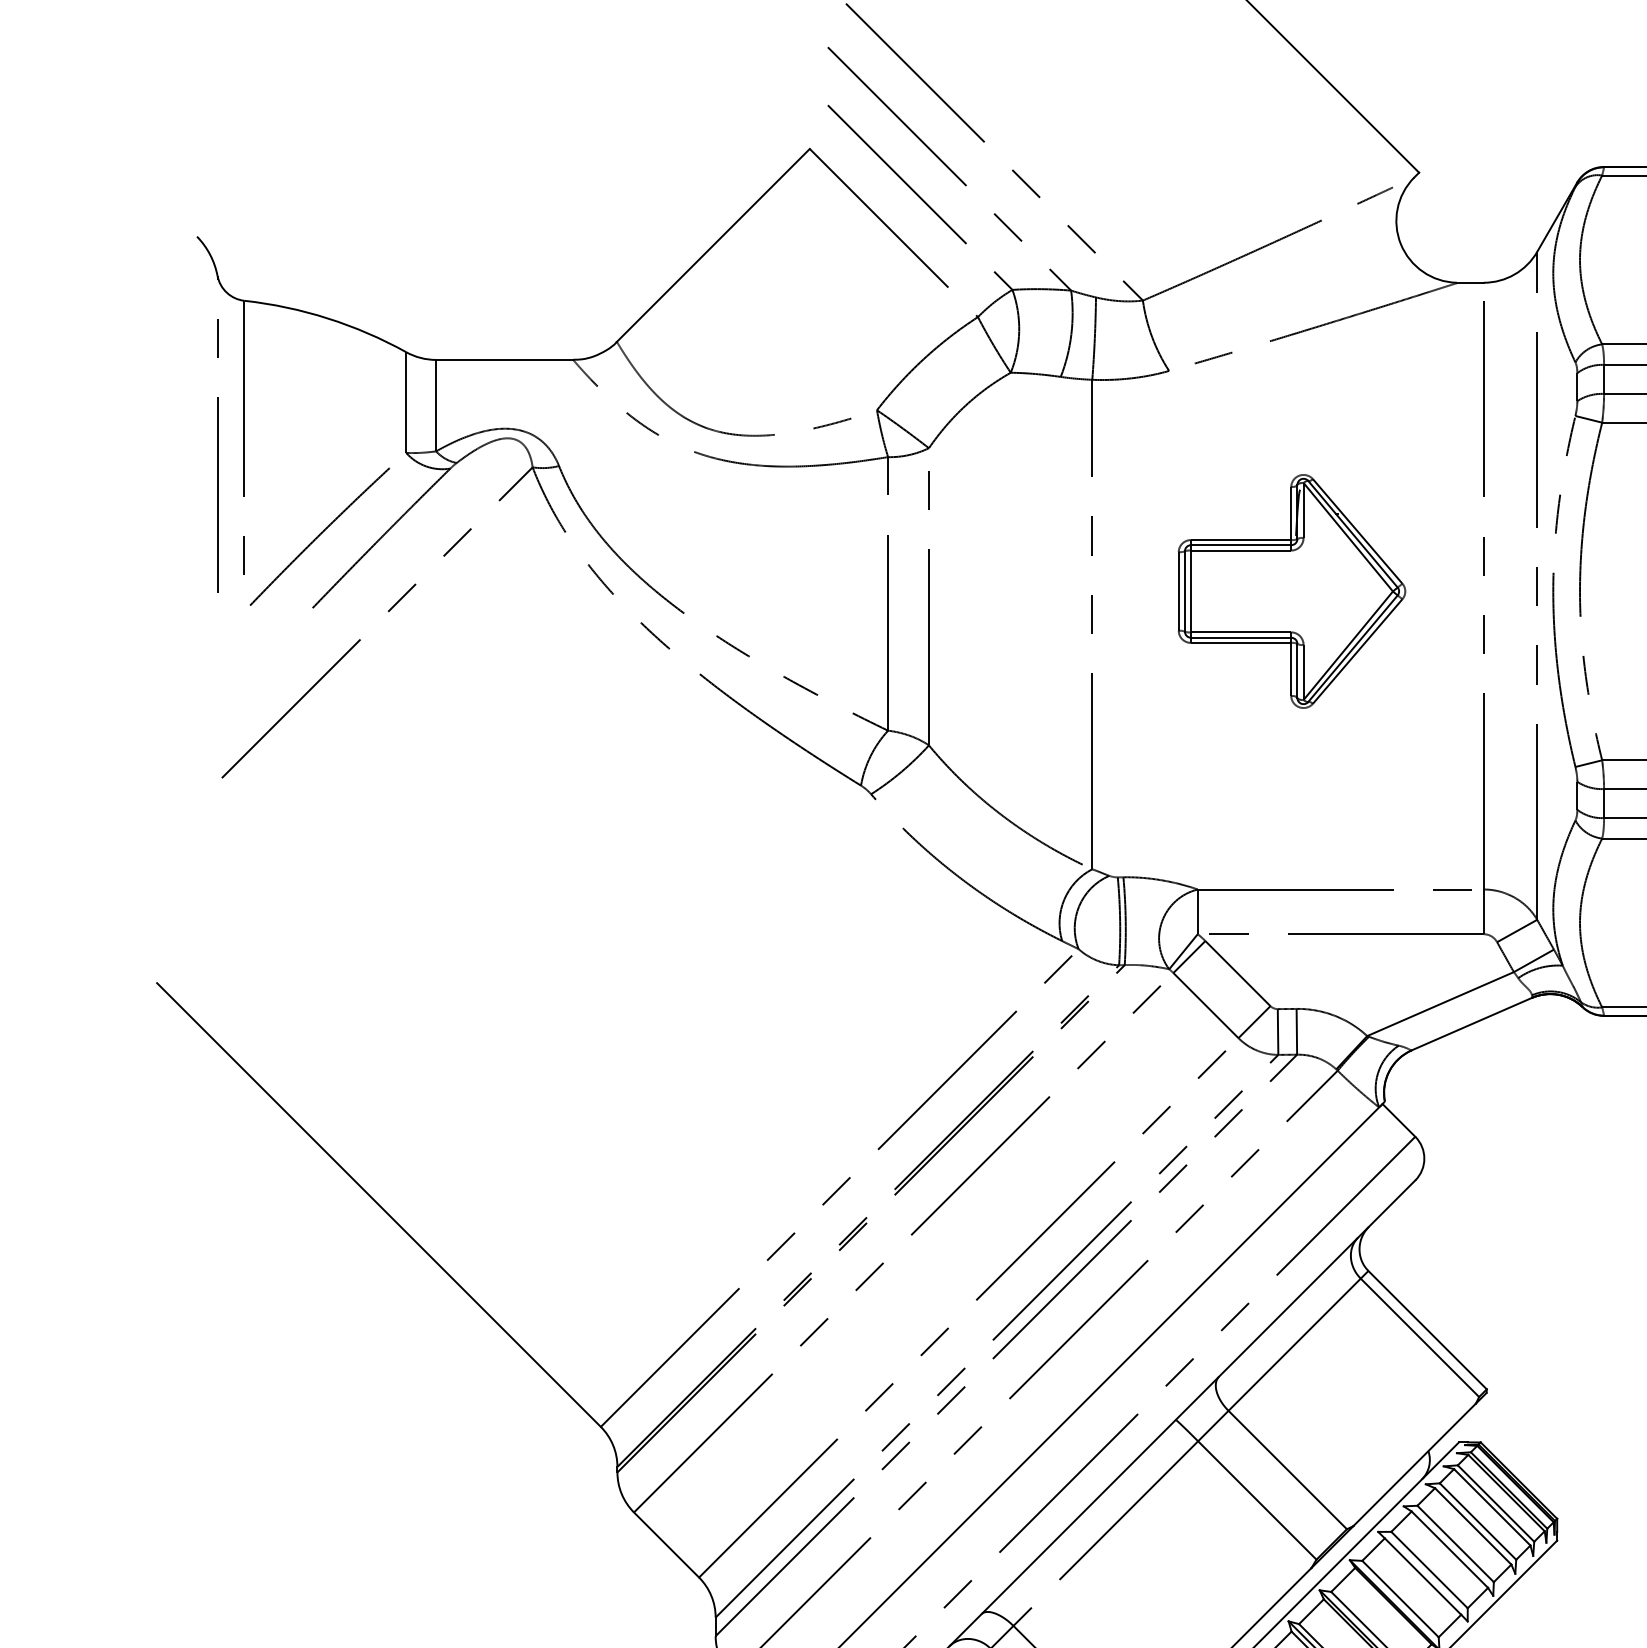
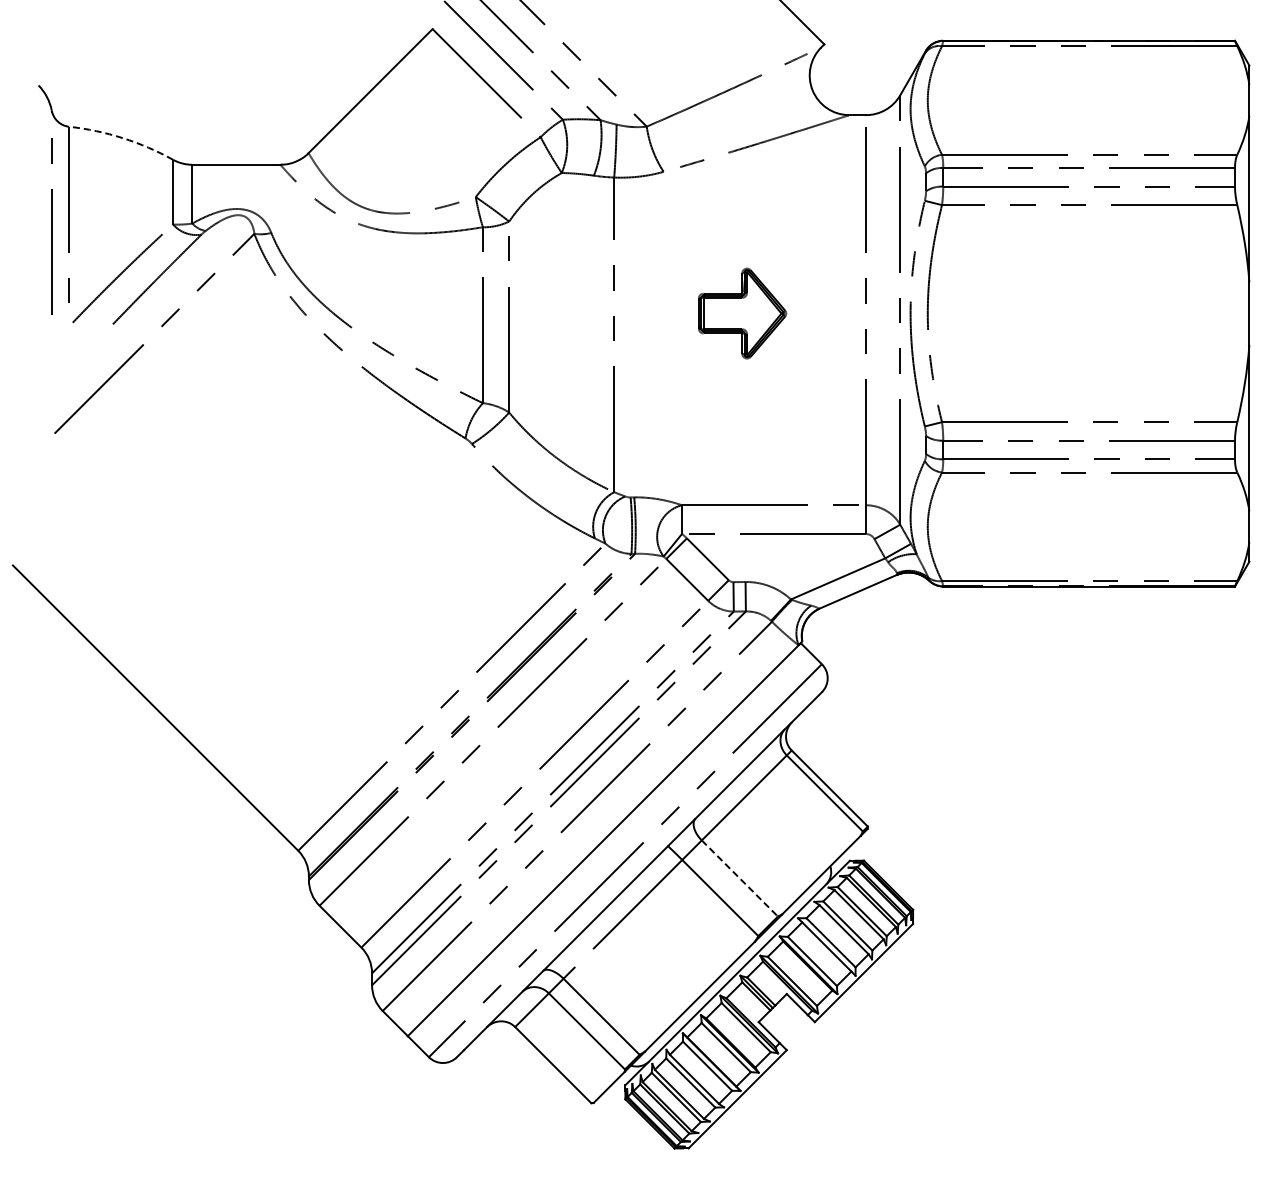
arc: (327, 319) -> (122, 138), solid -> dashed
part: (1291, 591) -> (742, 313), size x0.6
line: (1287, 1470) -> (739, 878), solid -> dashed

